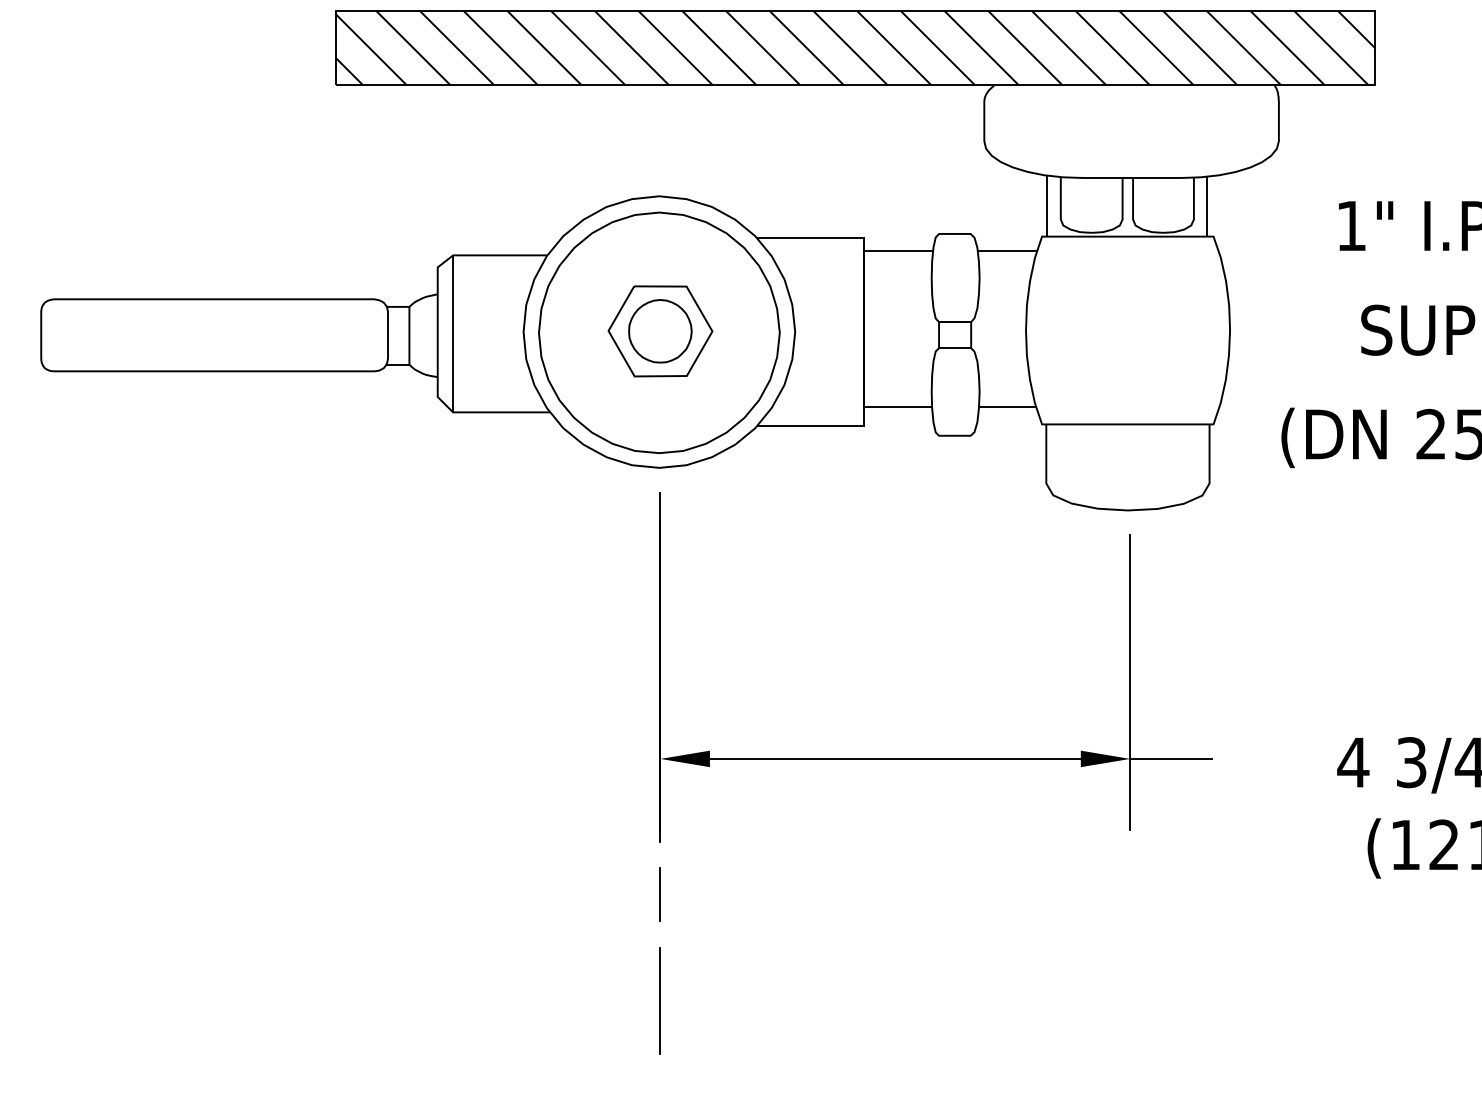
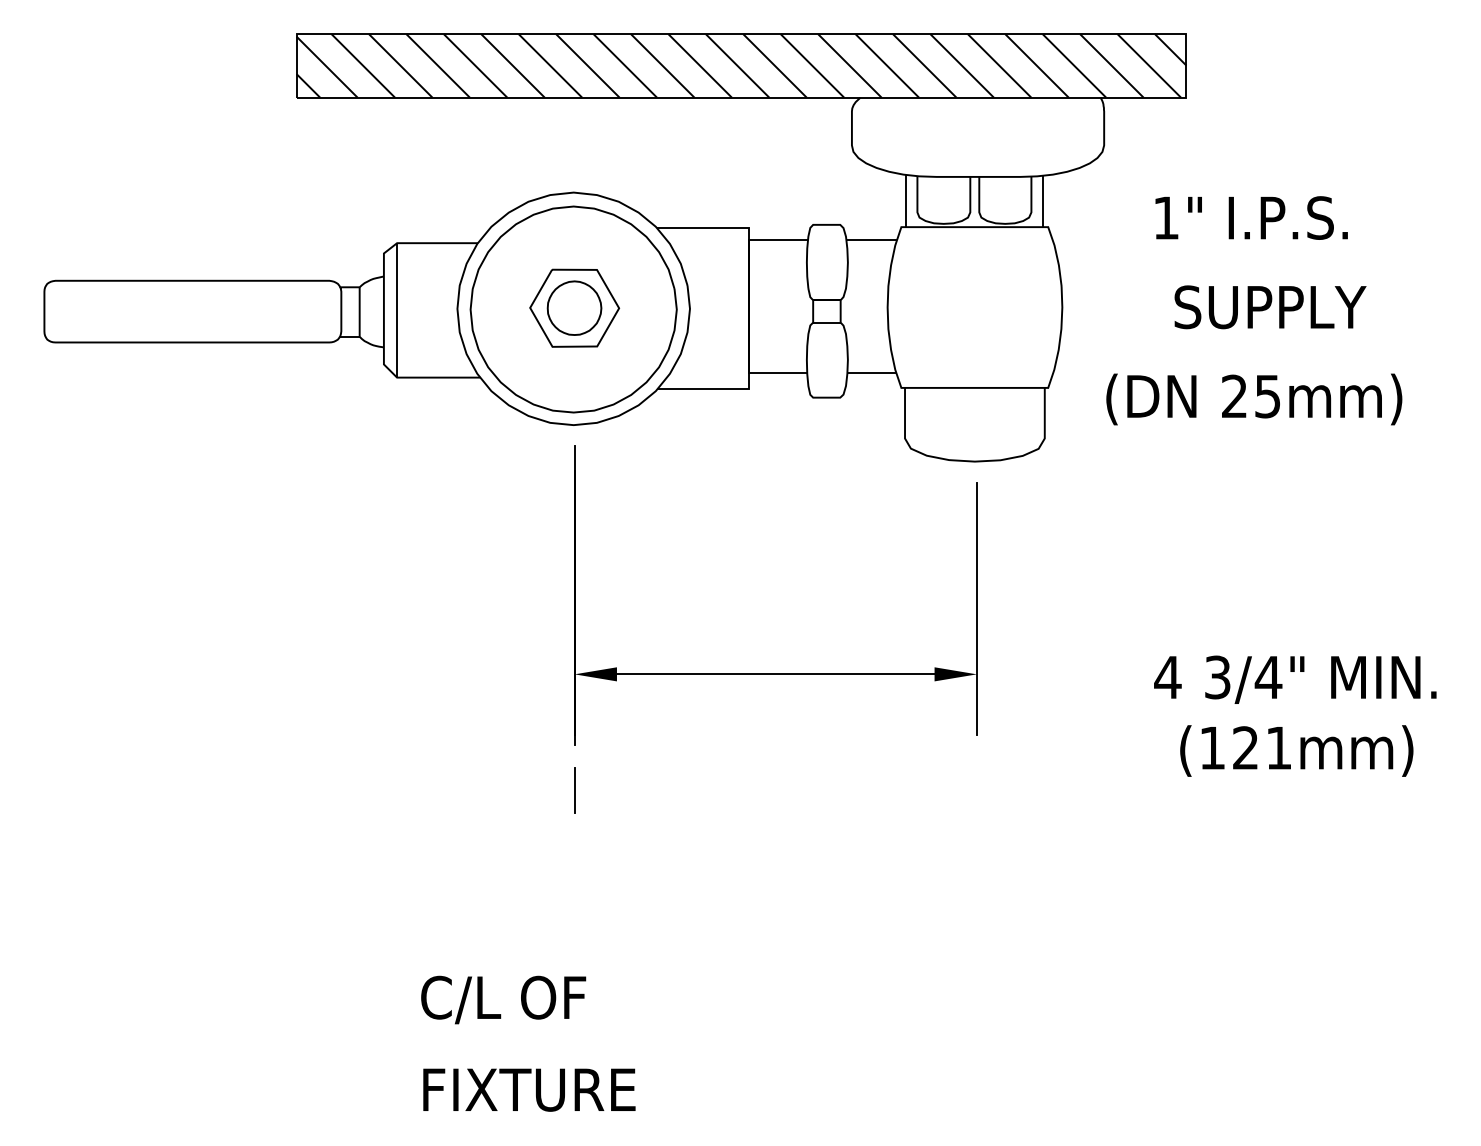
line: (1170, 759) -> (1011, 674), removed
line: (660, 1000) -> (574, 881), removed

